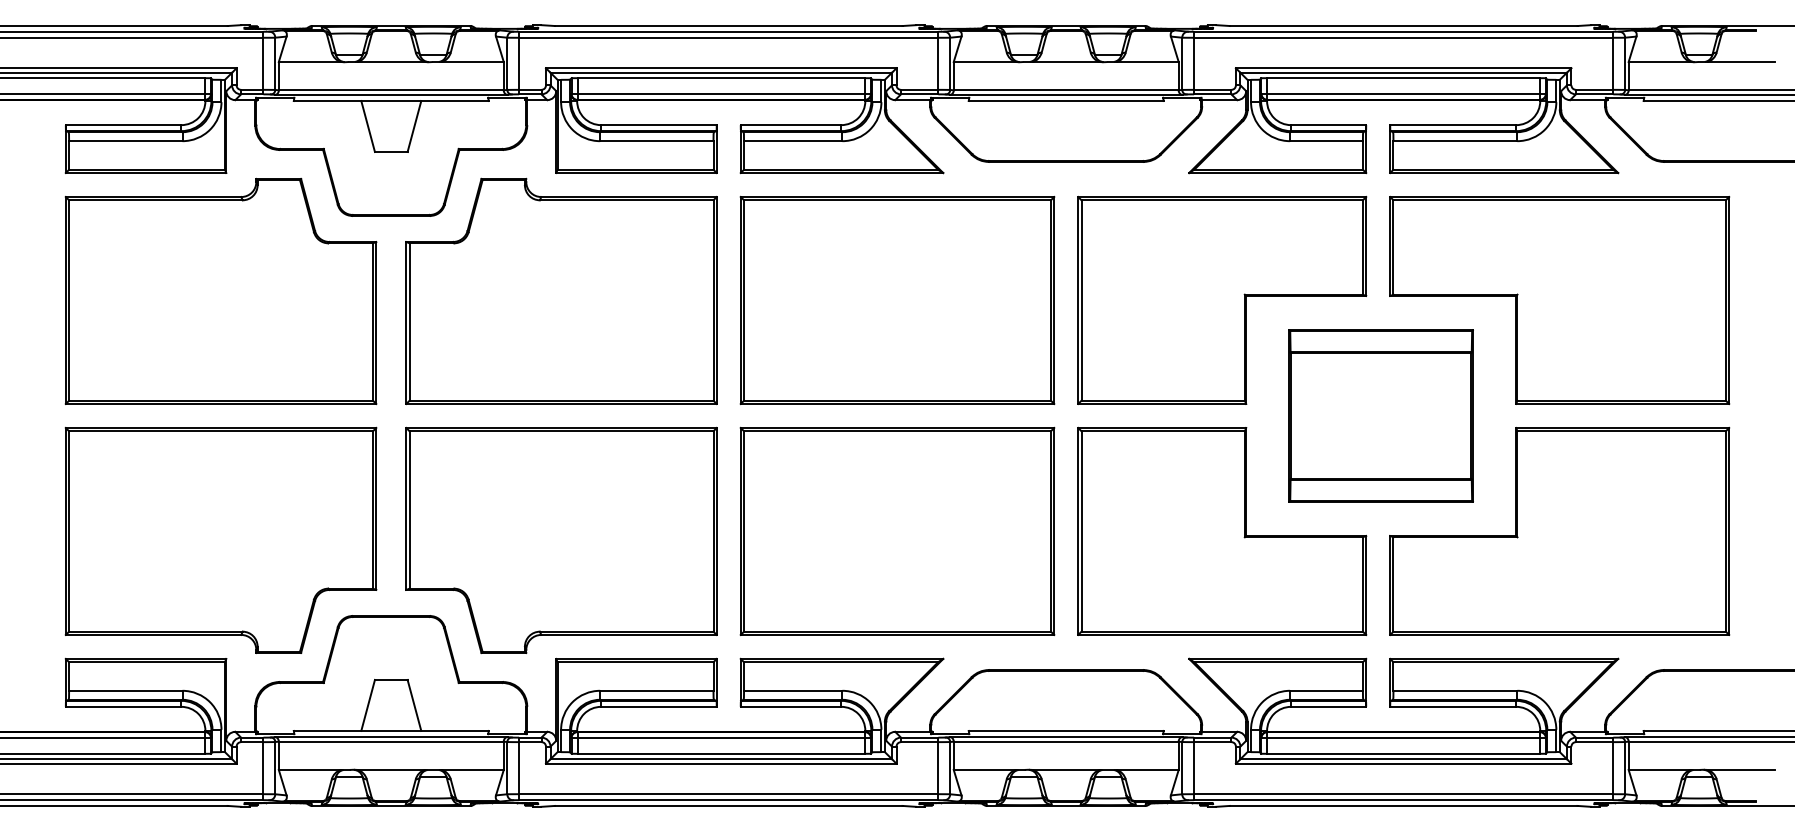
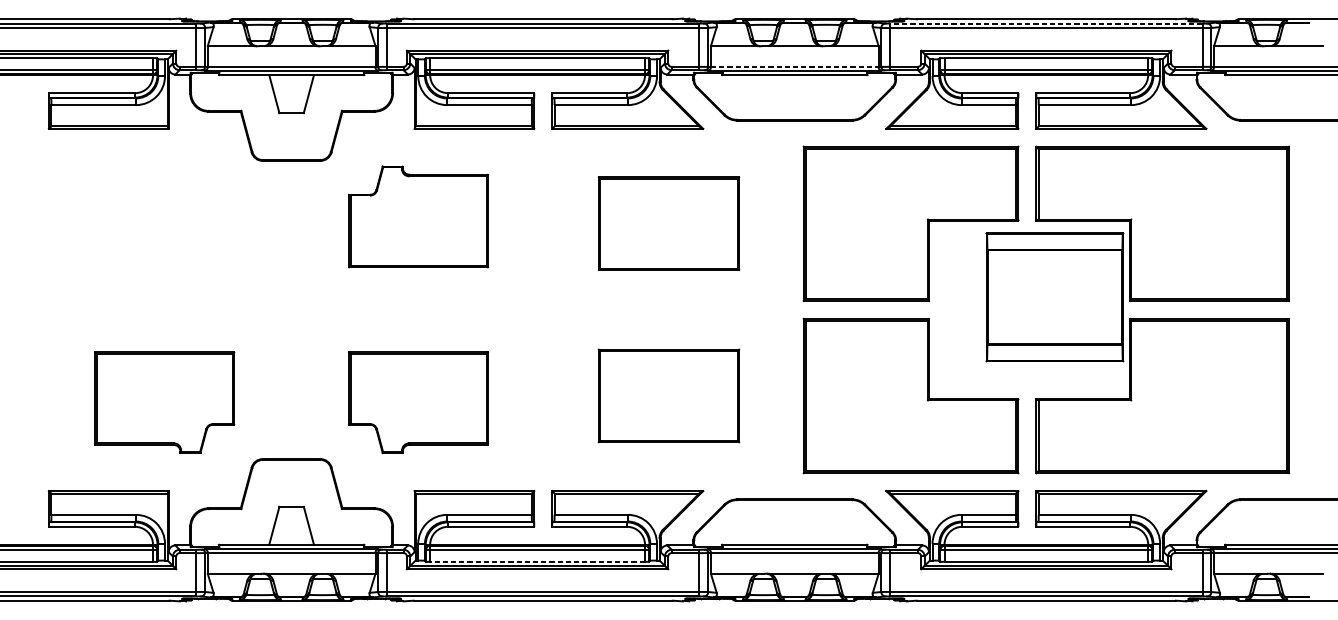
line: (1403, 31) -> (1046, 23), solid -> dashed
line: (1066, 90) -> (794, 67), solid -> dashed
part: (220, 290) -> (164, 216), removed
part: (561, 290) -> (418, 216), size x0.6
part: (897, 299) -> (669, 223), size x0.6
part: (1380, 415) -> (1054, 296), moved
part: (897, 530) -> (669, 395), size x0.6
part: (220, 539) -> (164, 402), size x0.6
part: (561, 539) -> (418, 402), size x0.6
line: (721, 753) -> (537, 561), solid -> dashed

